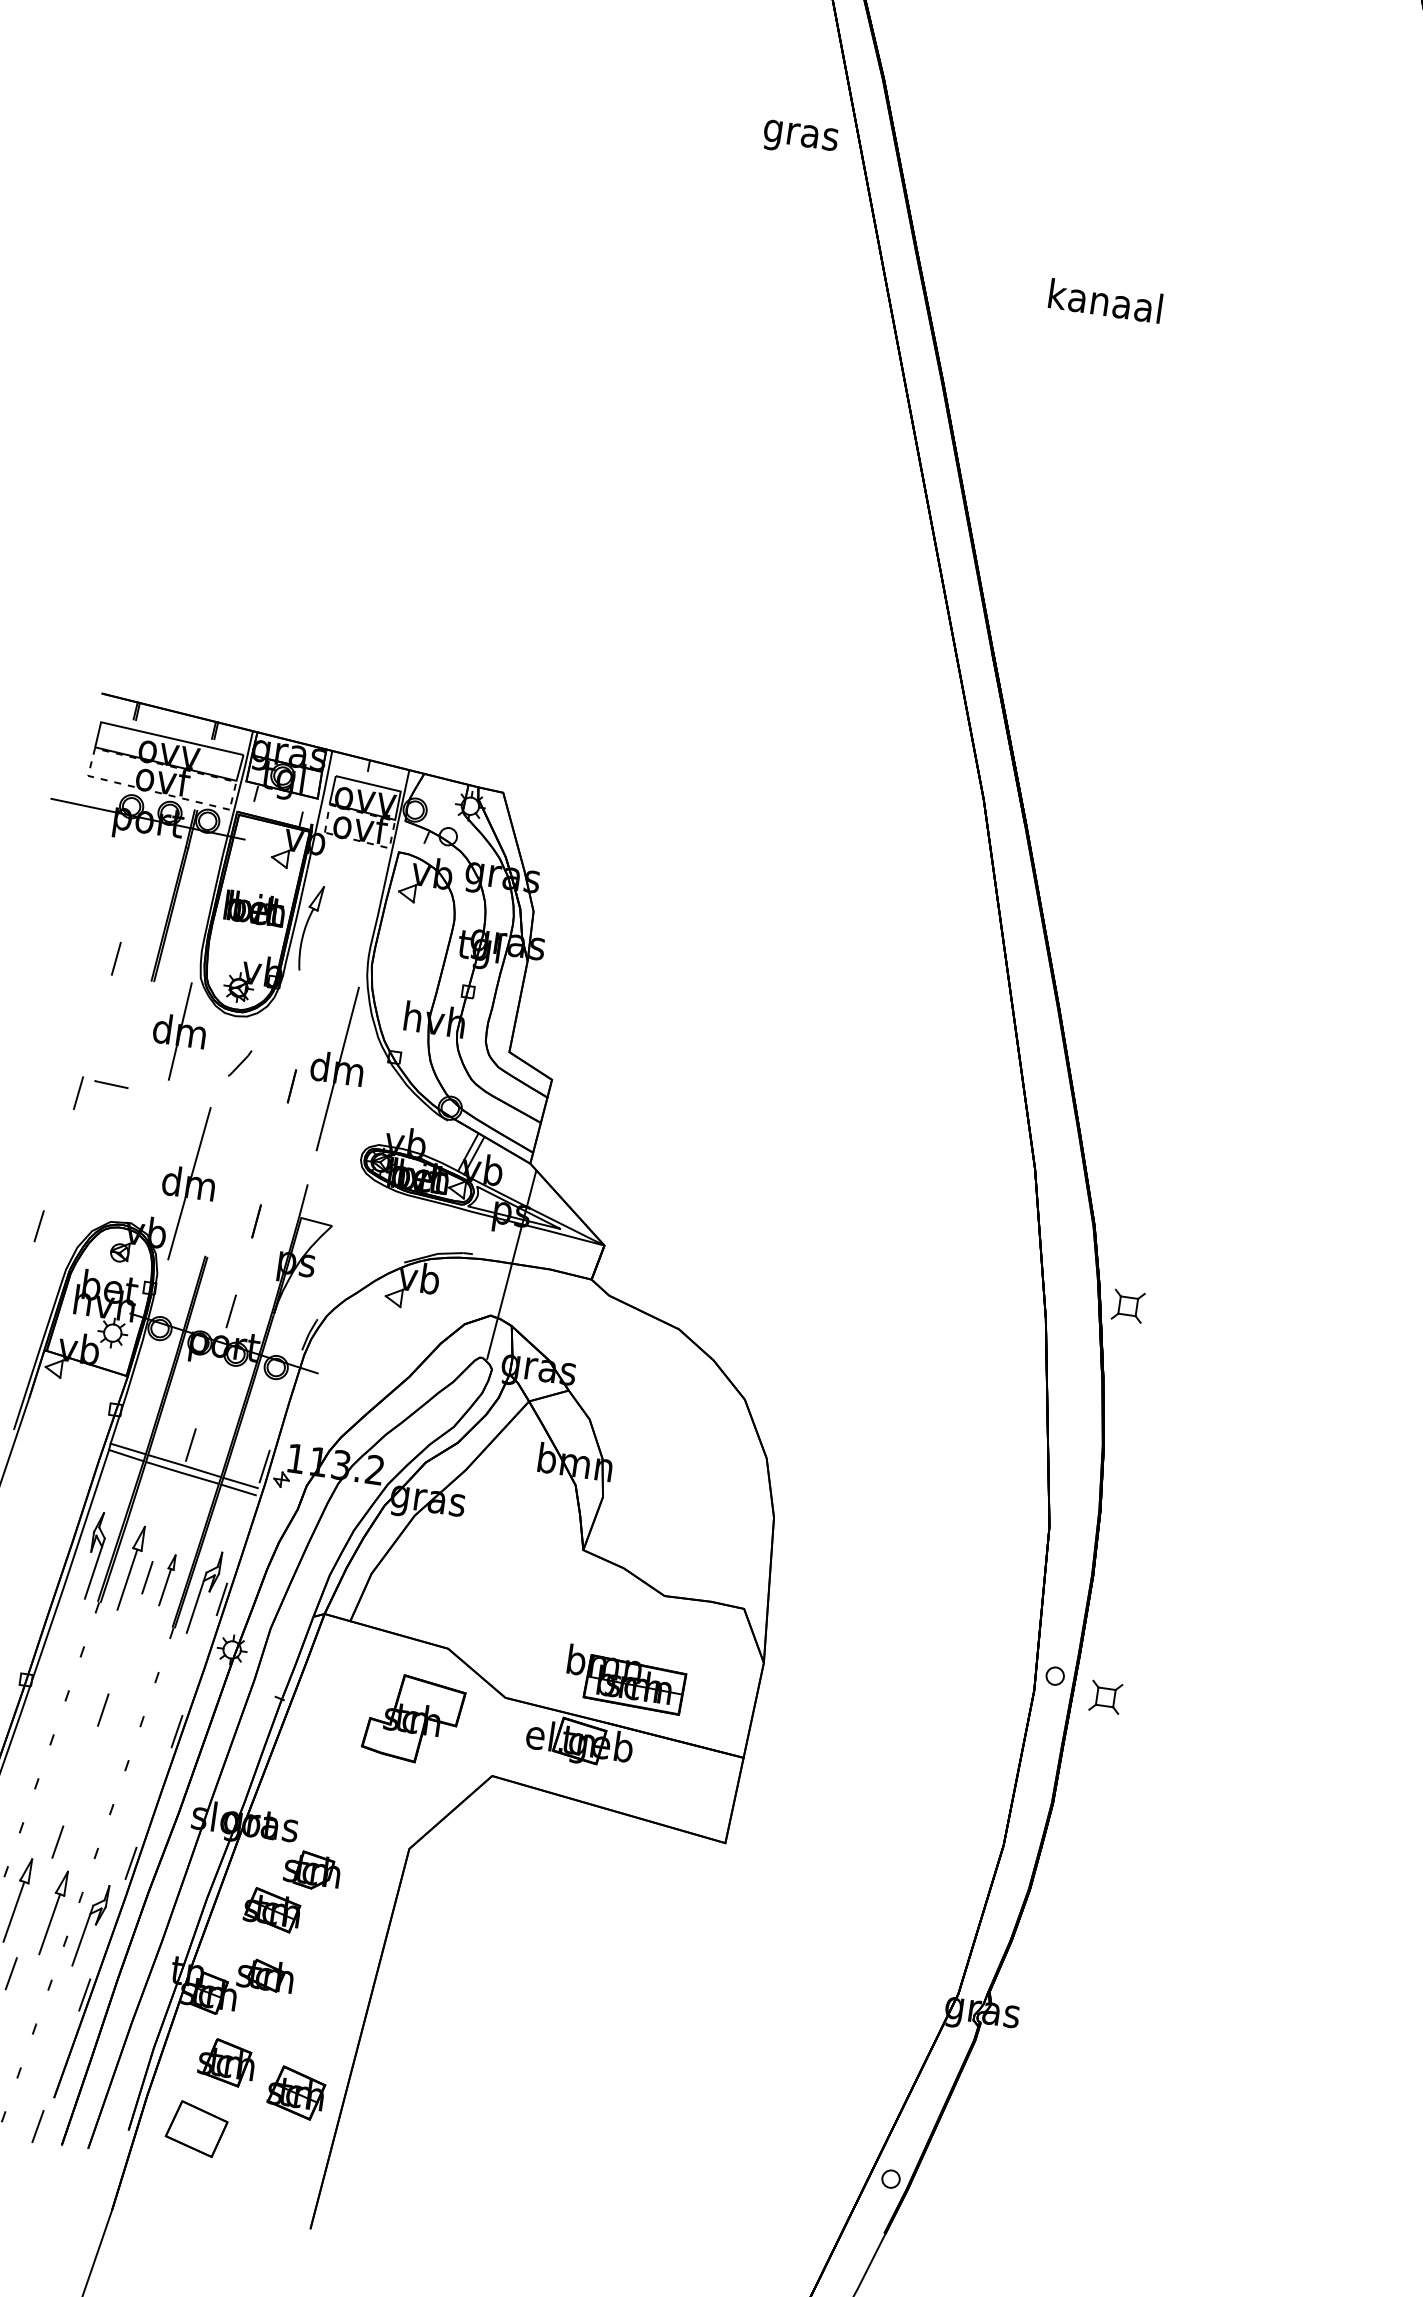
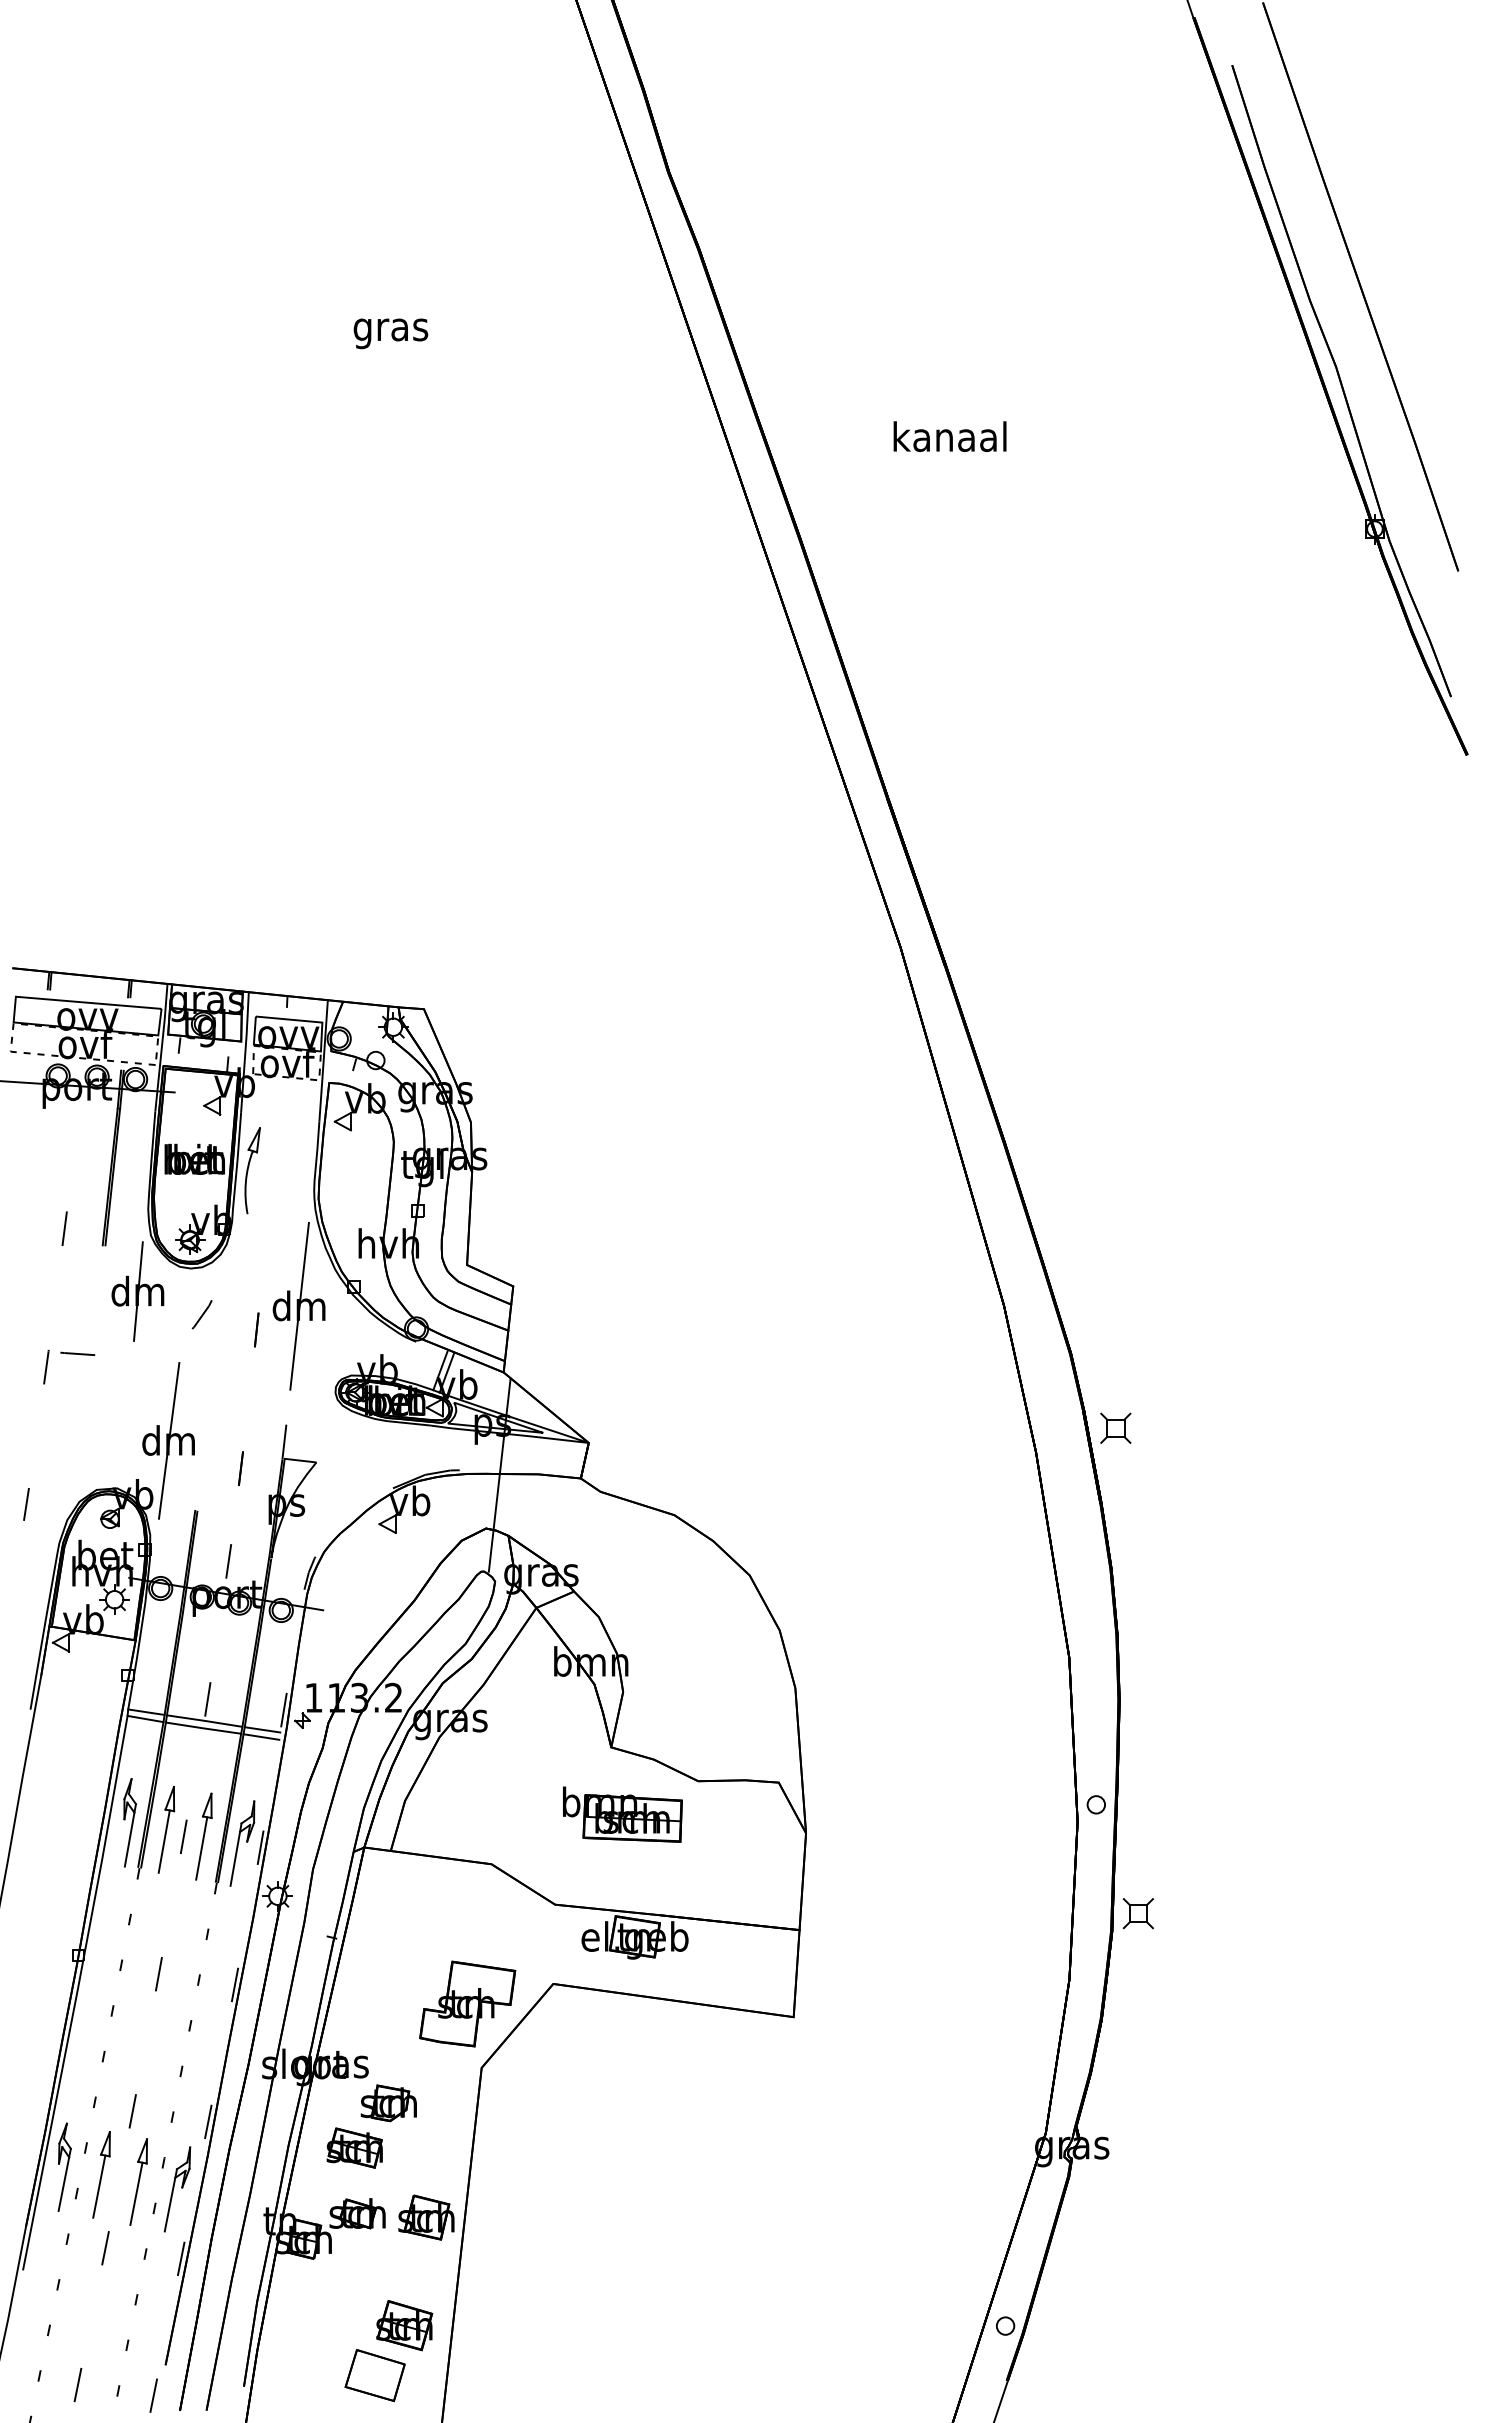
text: (800, 138) -> (390, 333), moved
part: (167, 1580) -> (203, 1836), size x1.67
part: (625, 1679) -> (622, 1814), moved
part: (1104, 1697) -> (1137, 1913), moved
part: (413, 1718) -> (467, 2003), moved
part: (226, 2062) -> (426, 2217), moved
part: (196, 2128) -> (374, 2375), moved

